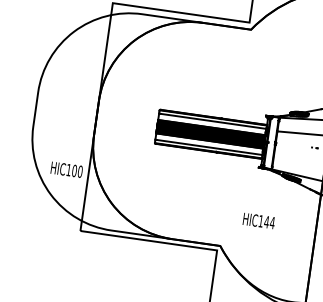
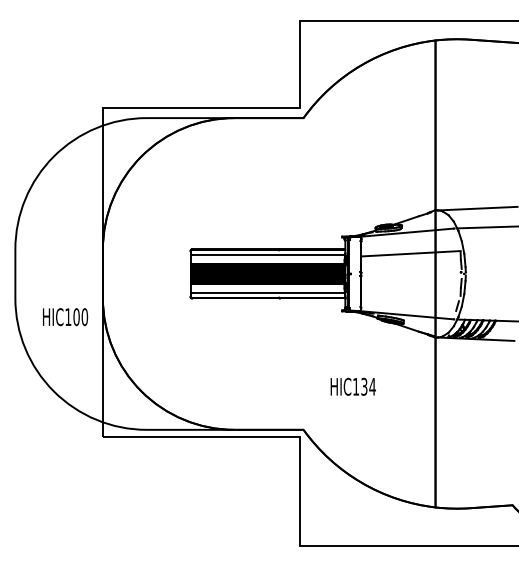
text: (66, 170) -> (65, 317), moved
text: (266, 221) -> (364, 386), HIC144 -> HIC134

